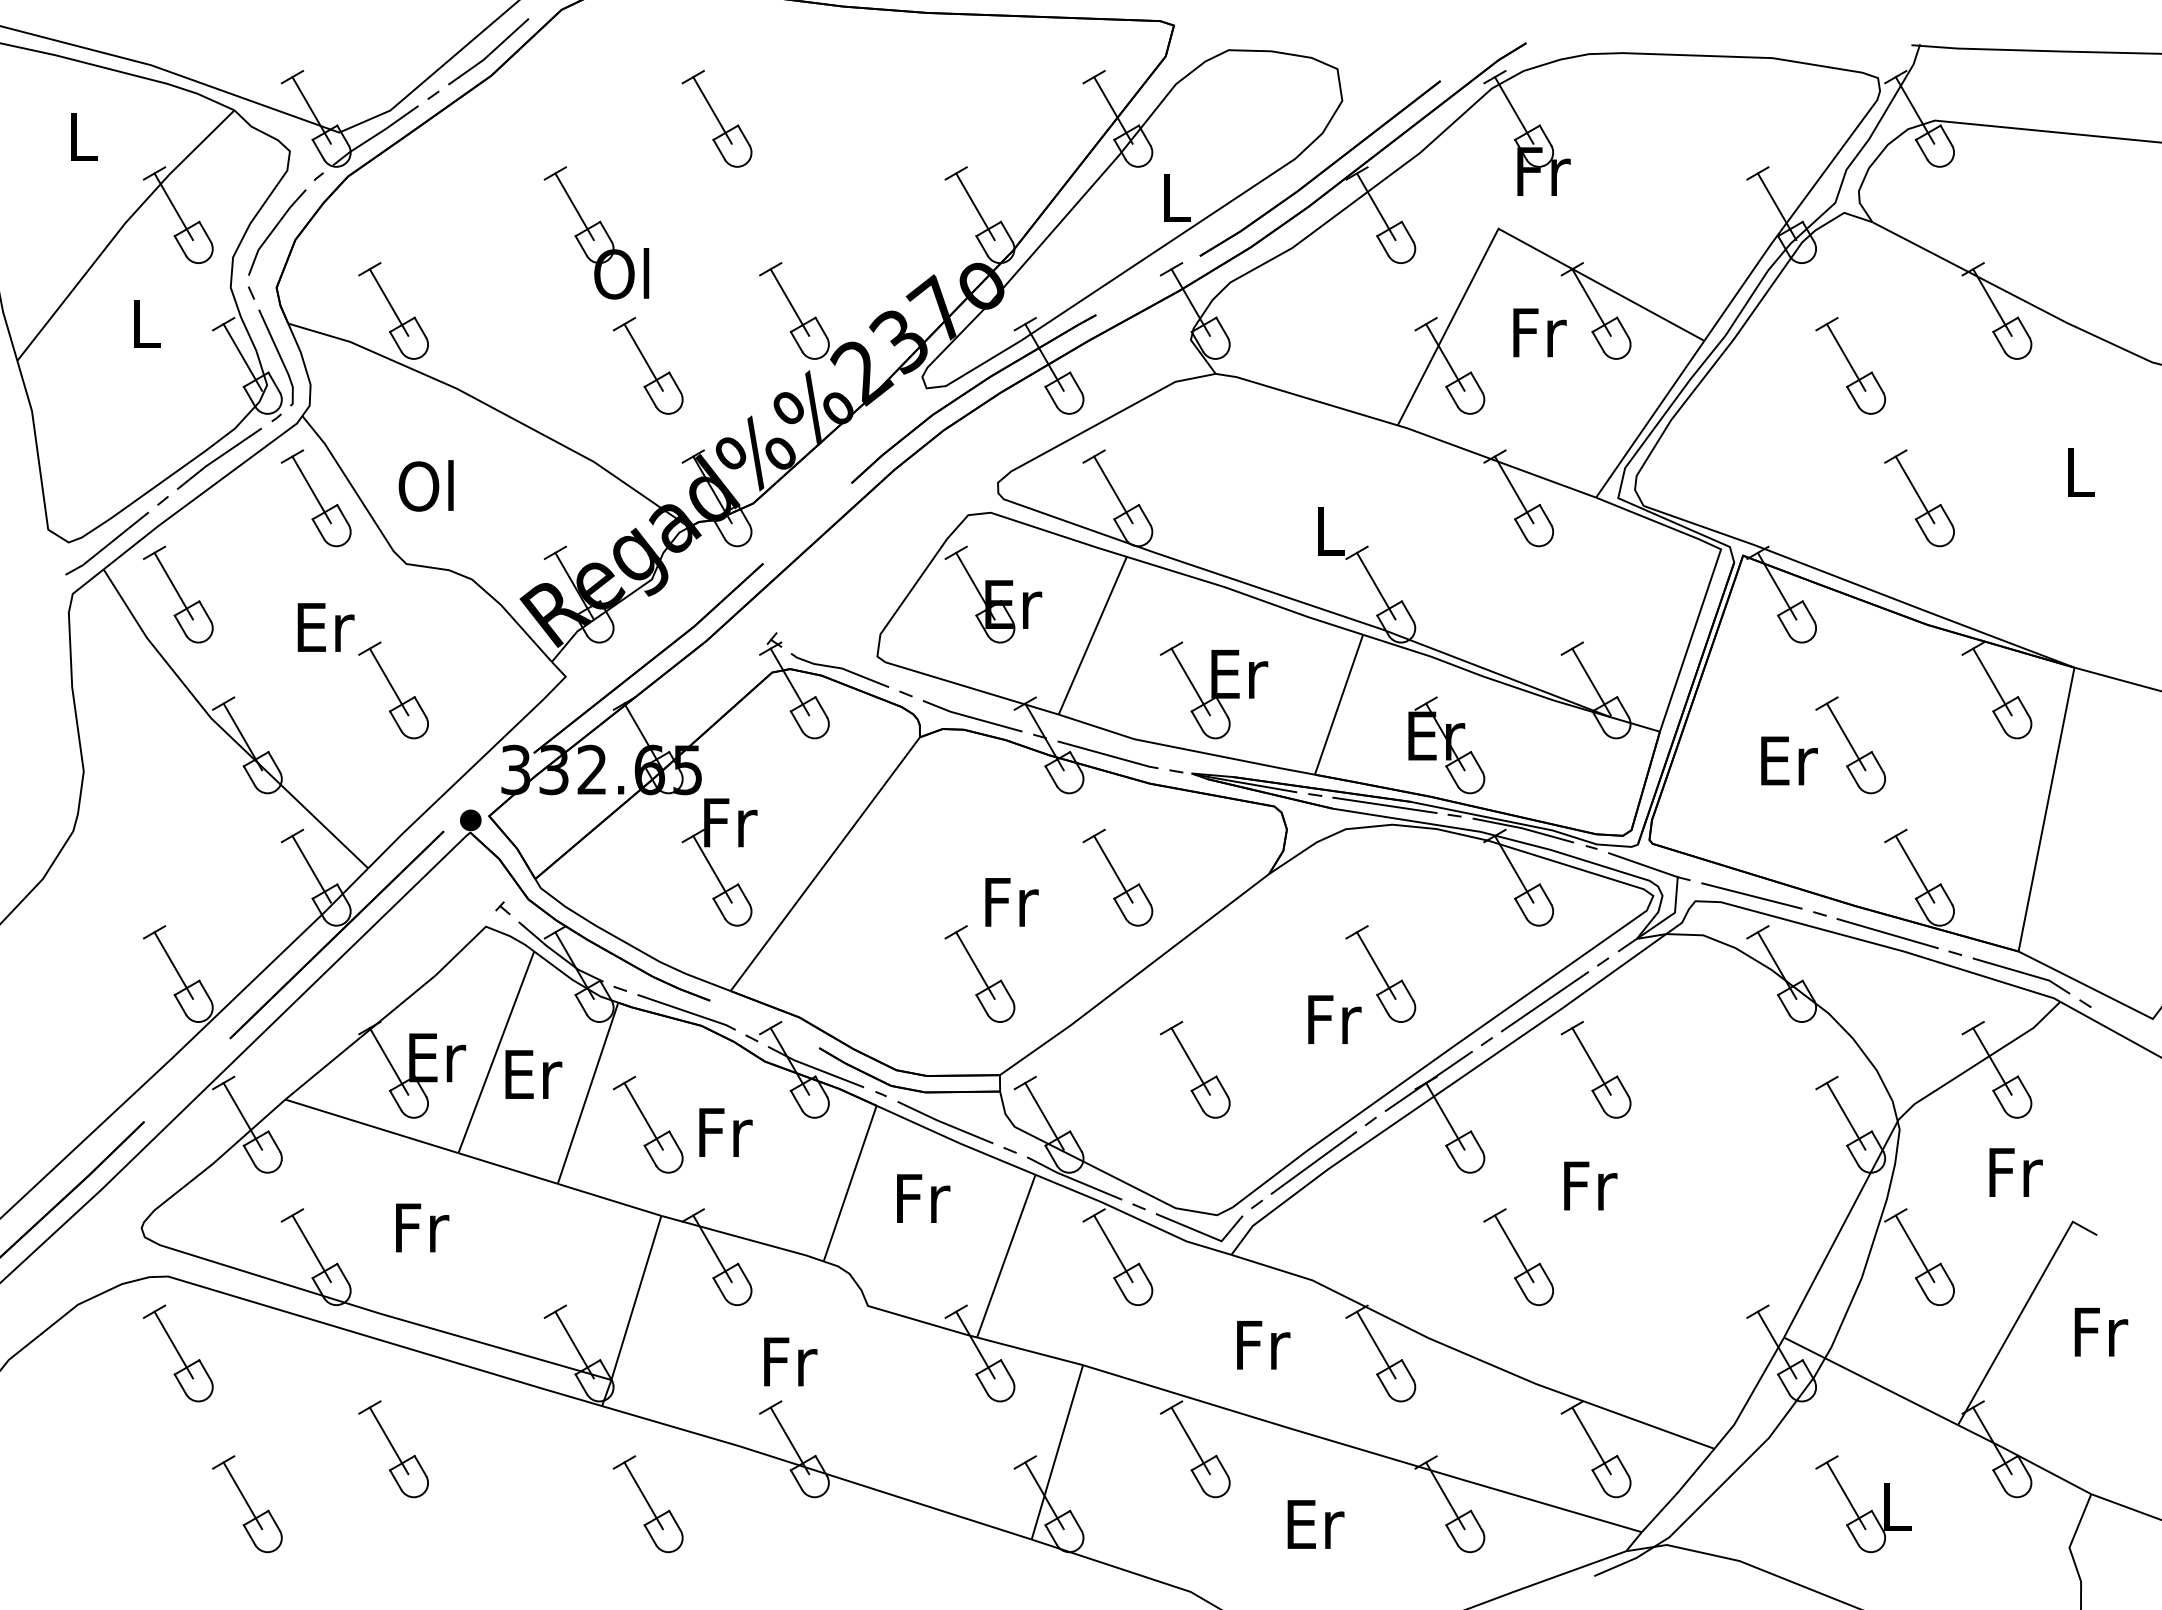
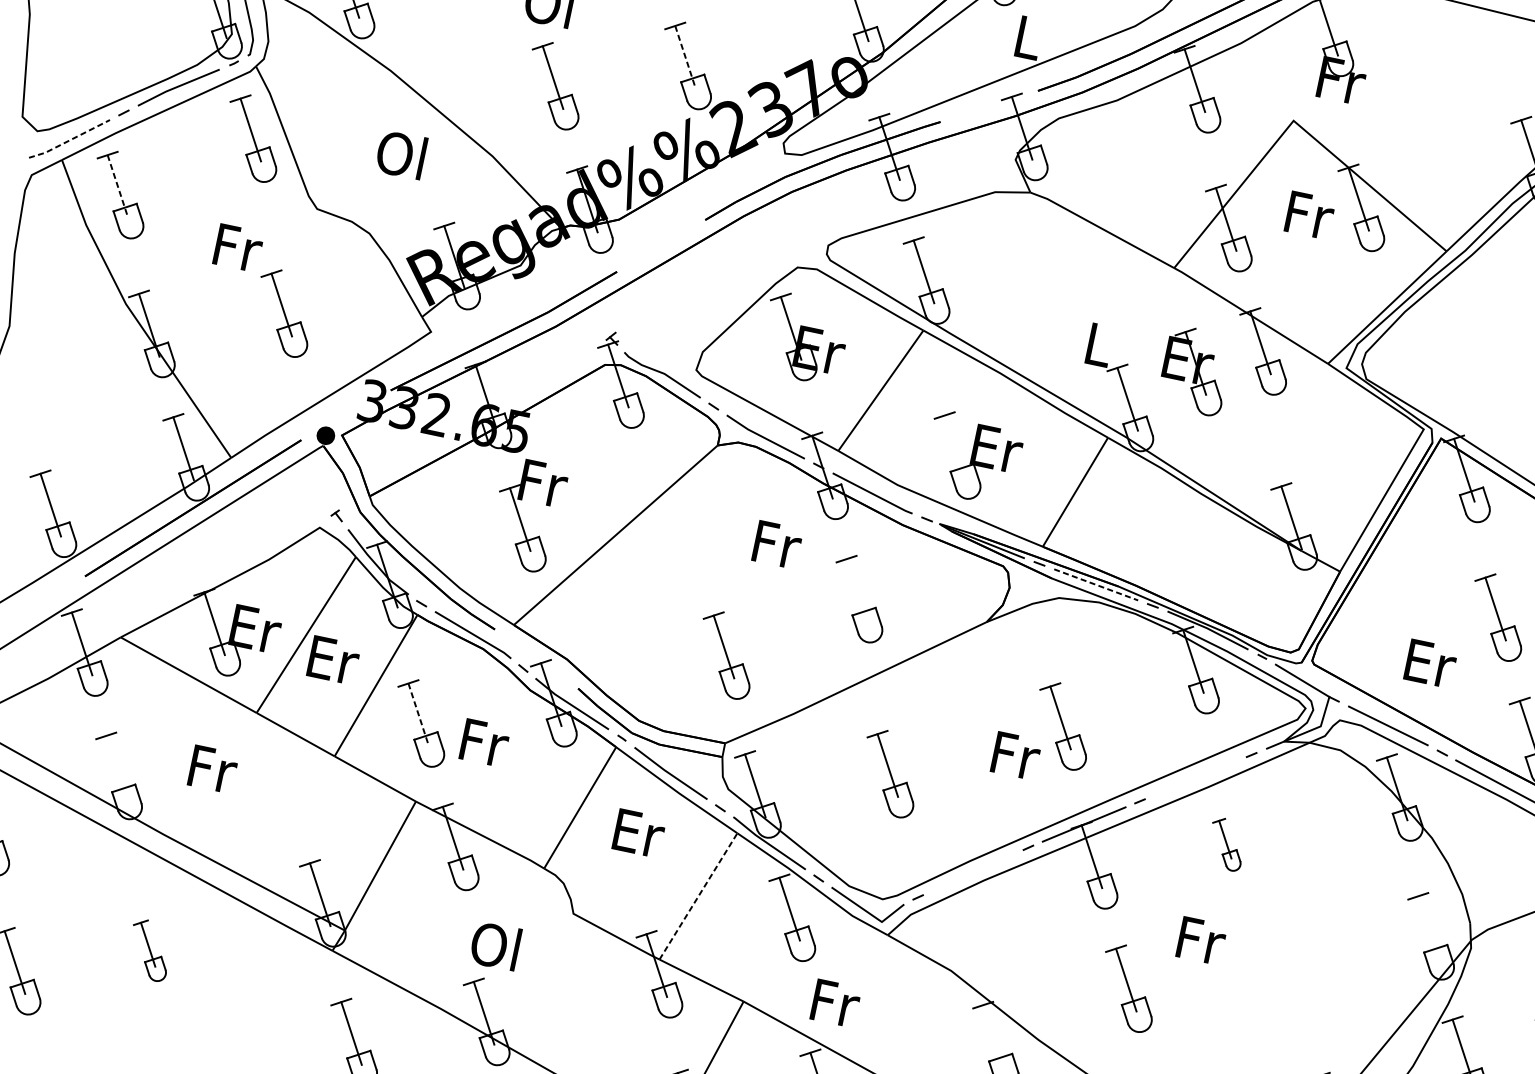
line: (790, 302) -> (686, 57), solid -> dashed
text: (425, 485) -> (400, 154), moved
line: (107, 545) -> (69, 140), solid -> dashed
line: (174, 586) -> (118, 186), solid -> dashed
text: (325, 627) -> (238, 248), Er -> Fr
line: (1190, 681) -> (954, 446), removed
part: (1446, 745) -> (1195, 370), moved
text: (1789, 760) -> (1430, 663), moved
line: (1385, 805) -> (1096, 585), solid -> dashed
line: (1113, 869) -> (856, 590), removed
text: (1011, 902) -> (777, 544), moved
line: (1544, 1001) -> (1195, 777), removed
part: (1595, 1069) -> (1226, 843), size x0.6
line: (643, 1116) -> (418, 714), solid -> dashed
line: (1845, 1116) -> (1427, 927), removed
line: (1313, 1162) -> (973, 872), removed
text: (923, 1198) -> (639, 833), Fr -> Er
line: (311, 1248) -> (116, 767), removed
line: (1006, 1255) -> (698, 895), solid -> dashed
line: (1376, 1344) -> (993, 1036), removed
text: (1263, 1345) -> (835, 1003), moved
text: (788, 1361) -> (496, 946), Fr -> Ol
part: (393, 1449) -> (149, 950), size x0.7

